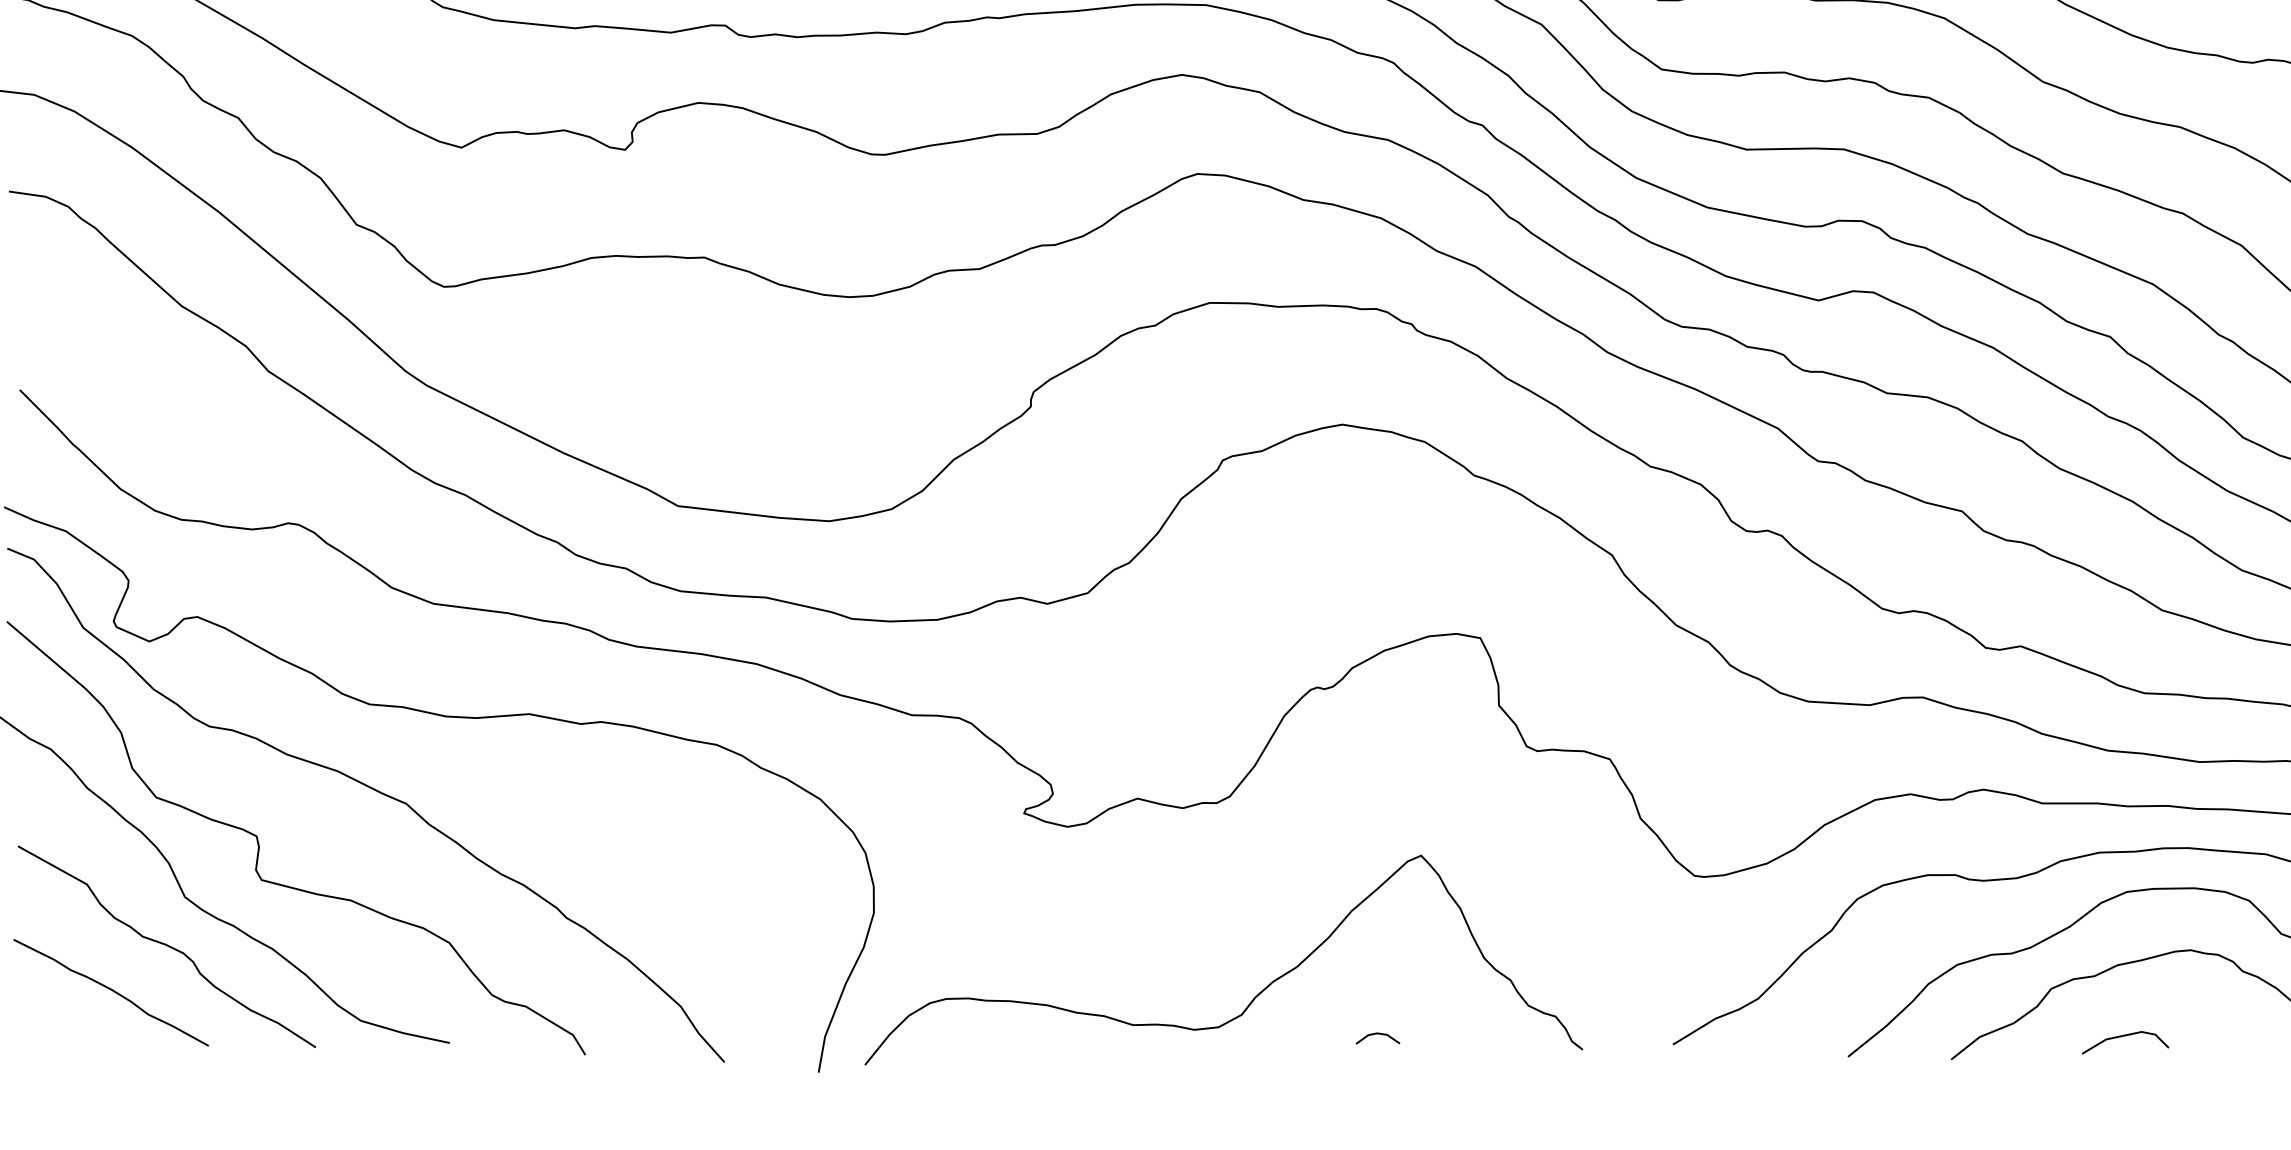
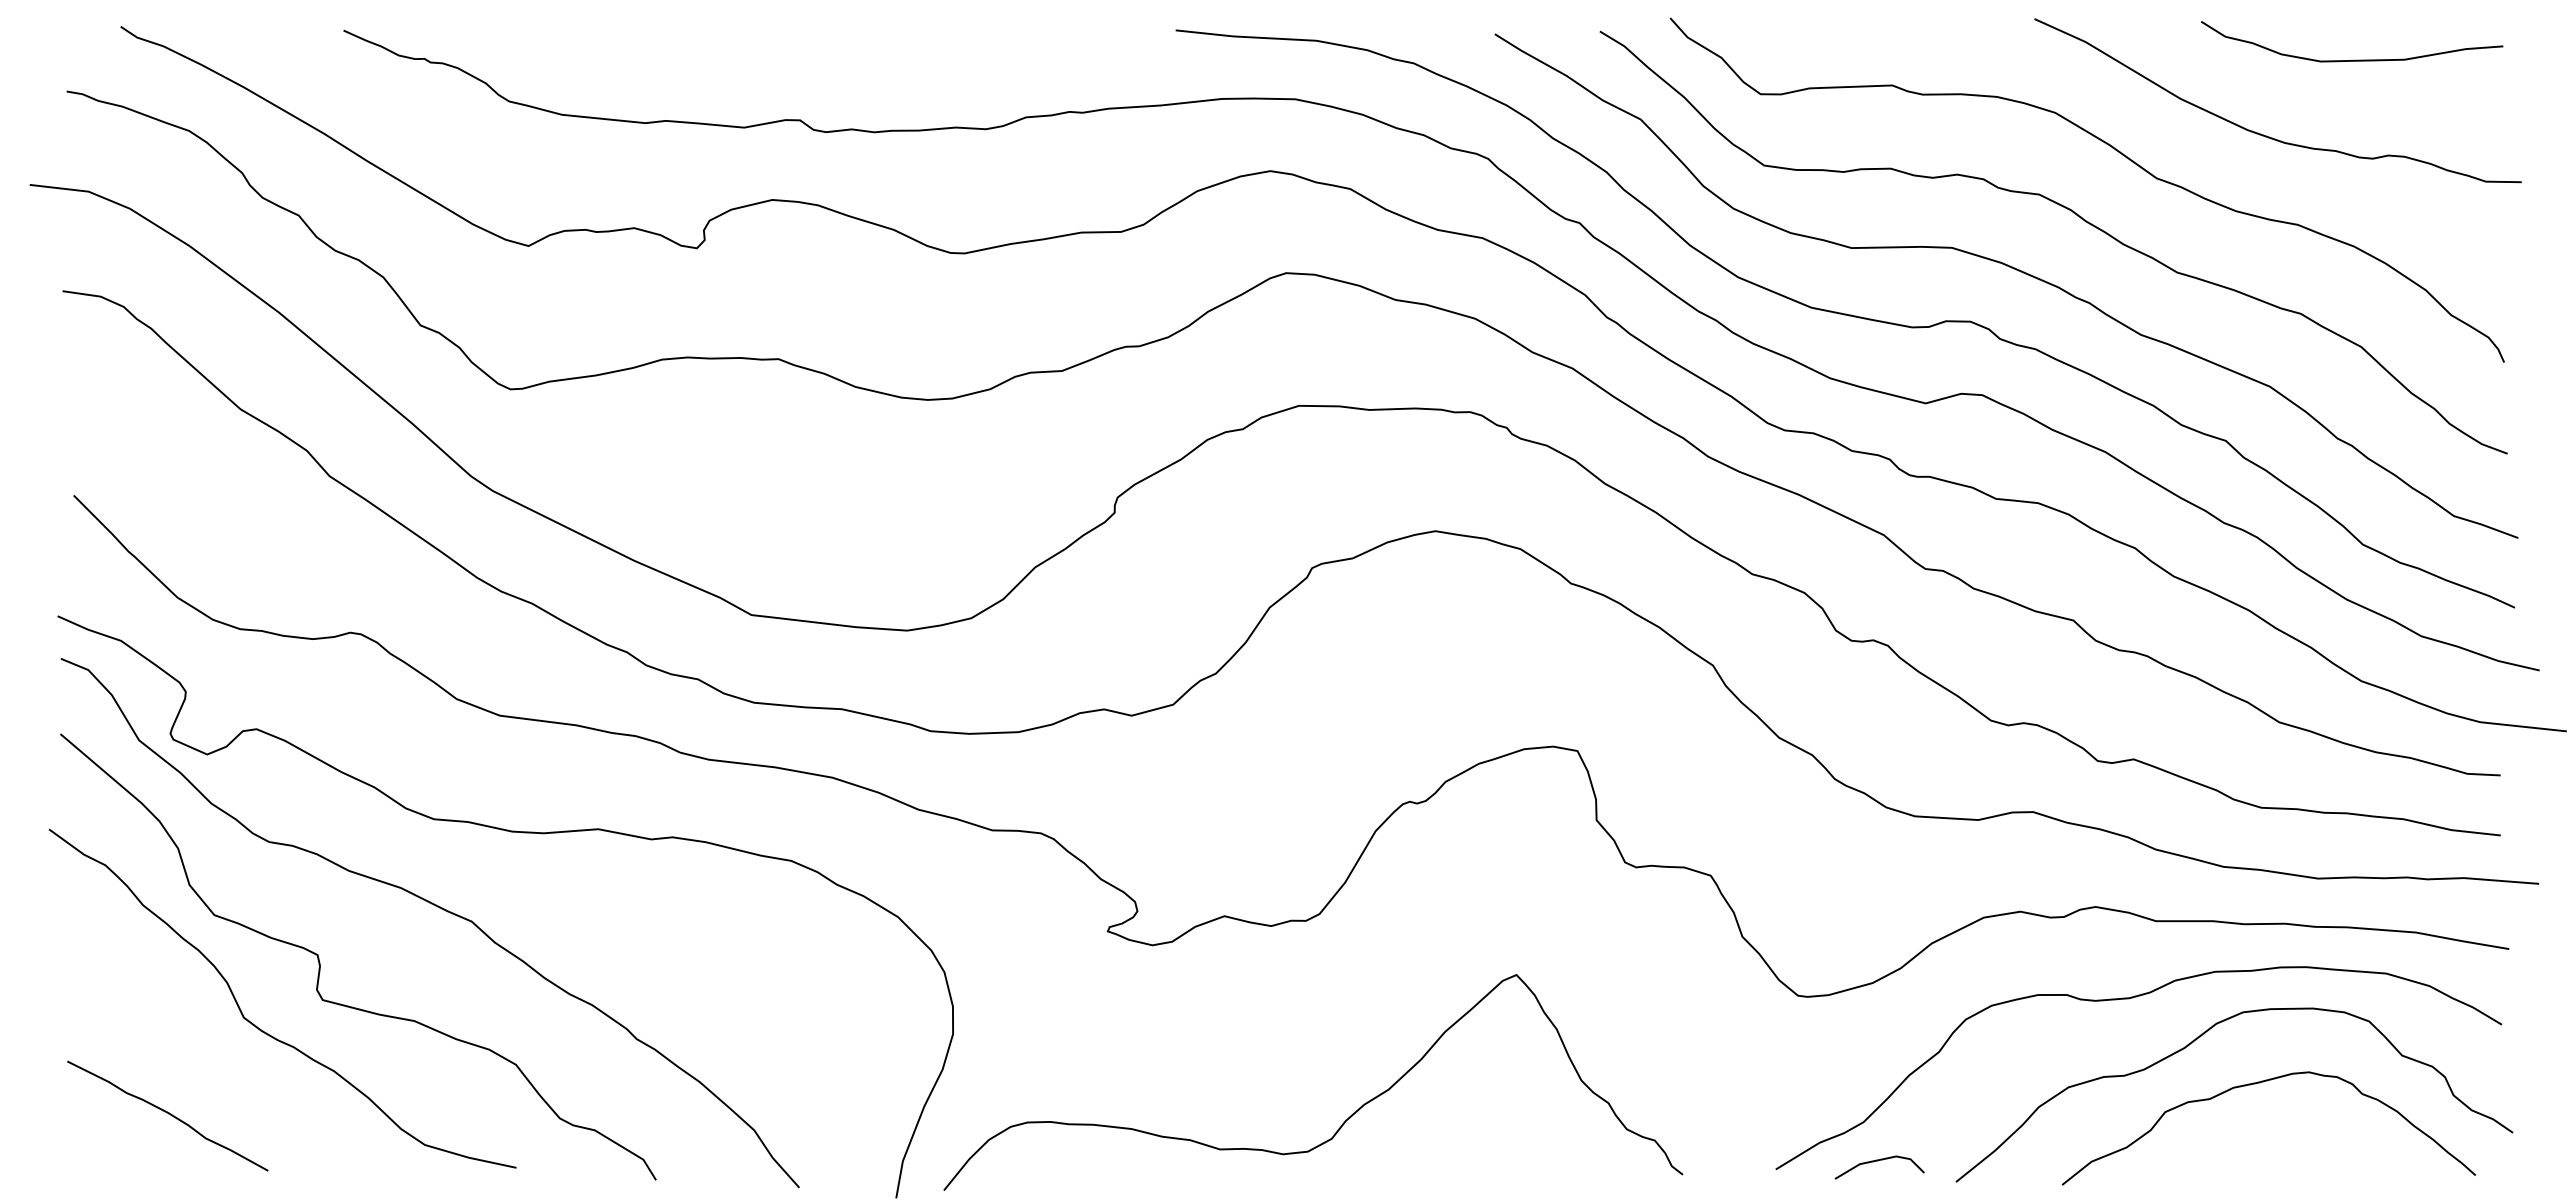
curve: (166, 945) -> (224, 1067), removed
line: (1375, 1034) -> (1469, 1159), removed
line: (2124, 1036) -> (1878, 1161), moved

